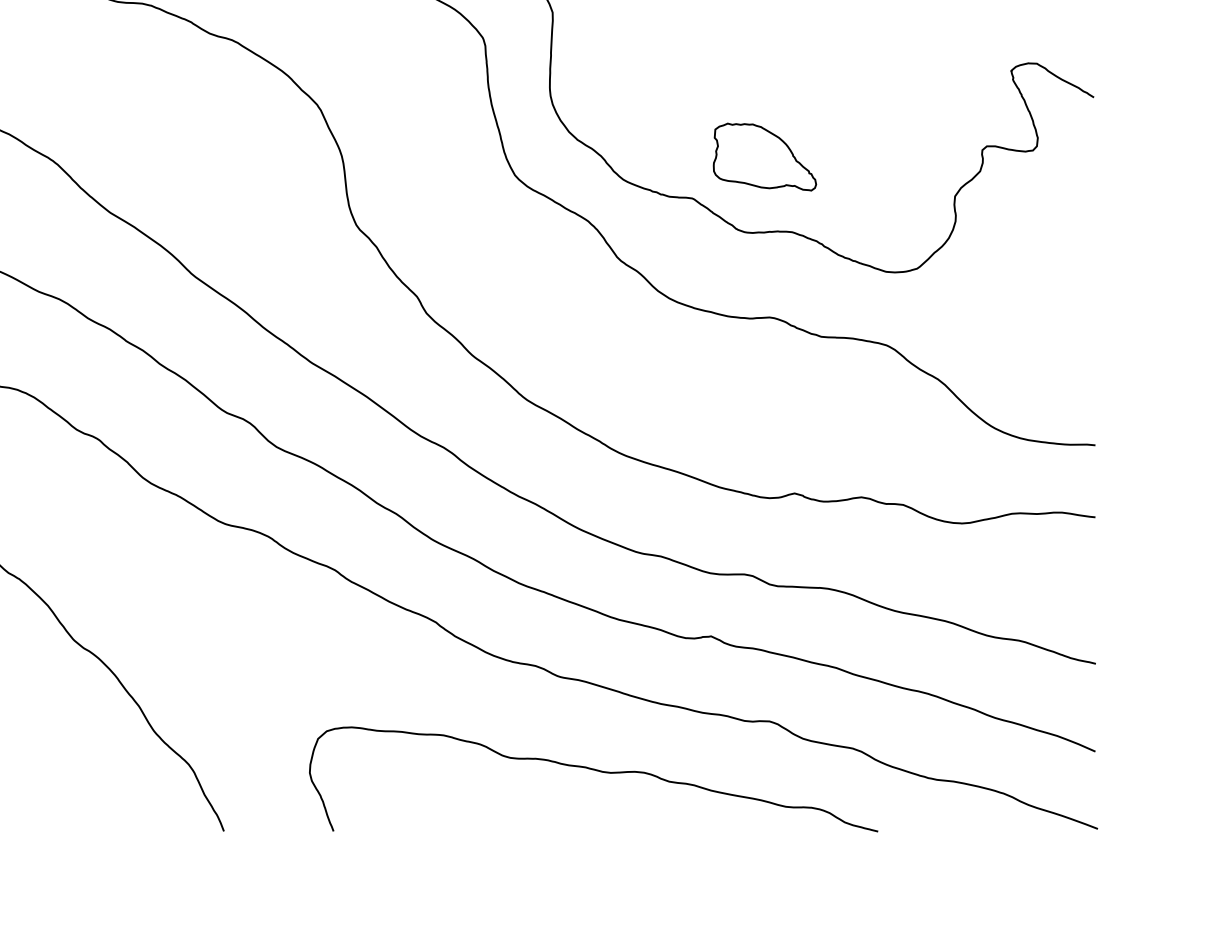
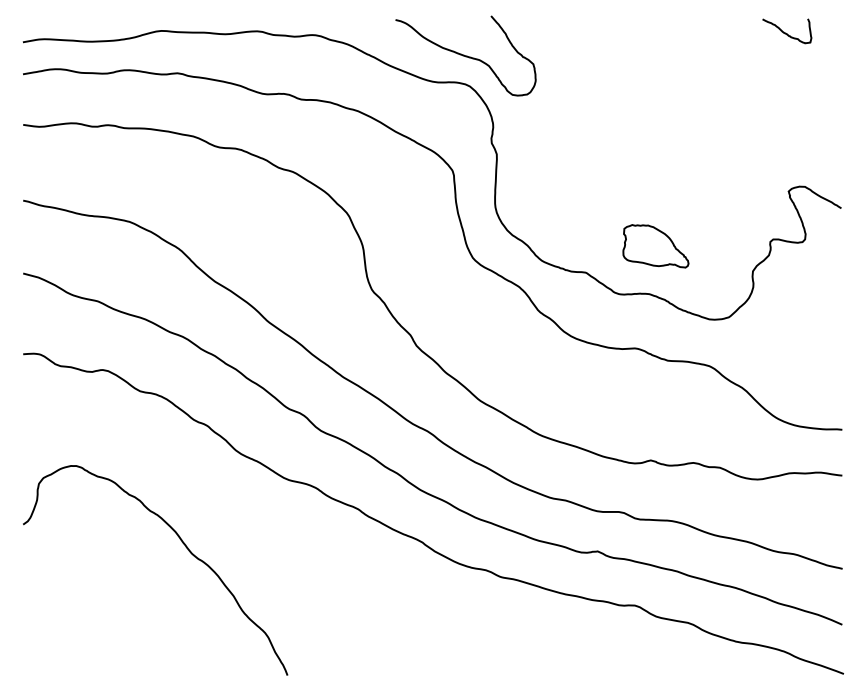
part: (764, 157) -> (655, 246), moved
curve: (594, 771) -> (523, 637), removed

